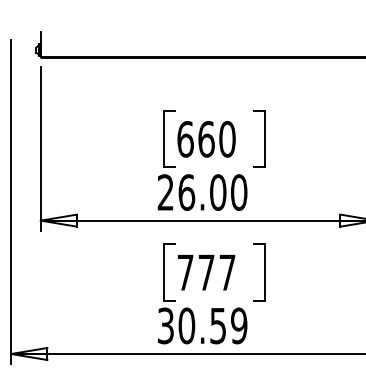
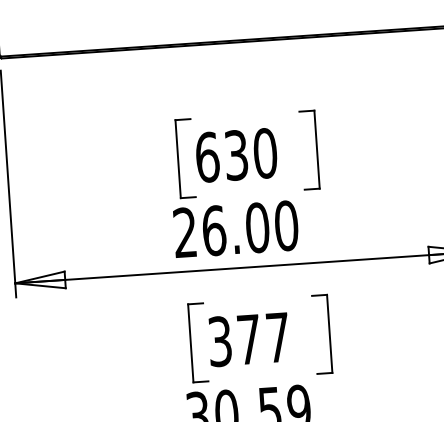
text: (206, 139) -> (236, 155), 660 -> 630
text: (185, 272) -> (219, 341), 777 -> 377

